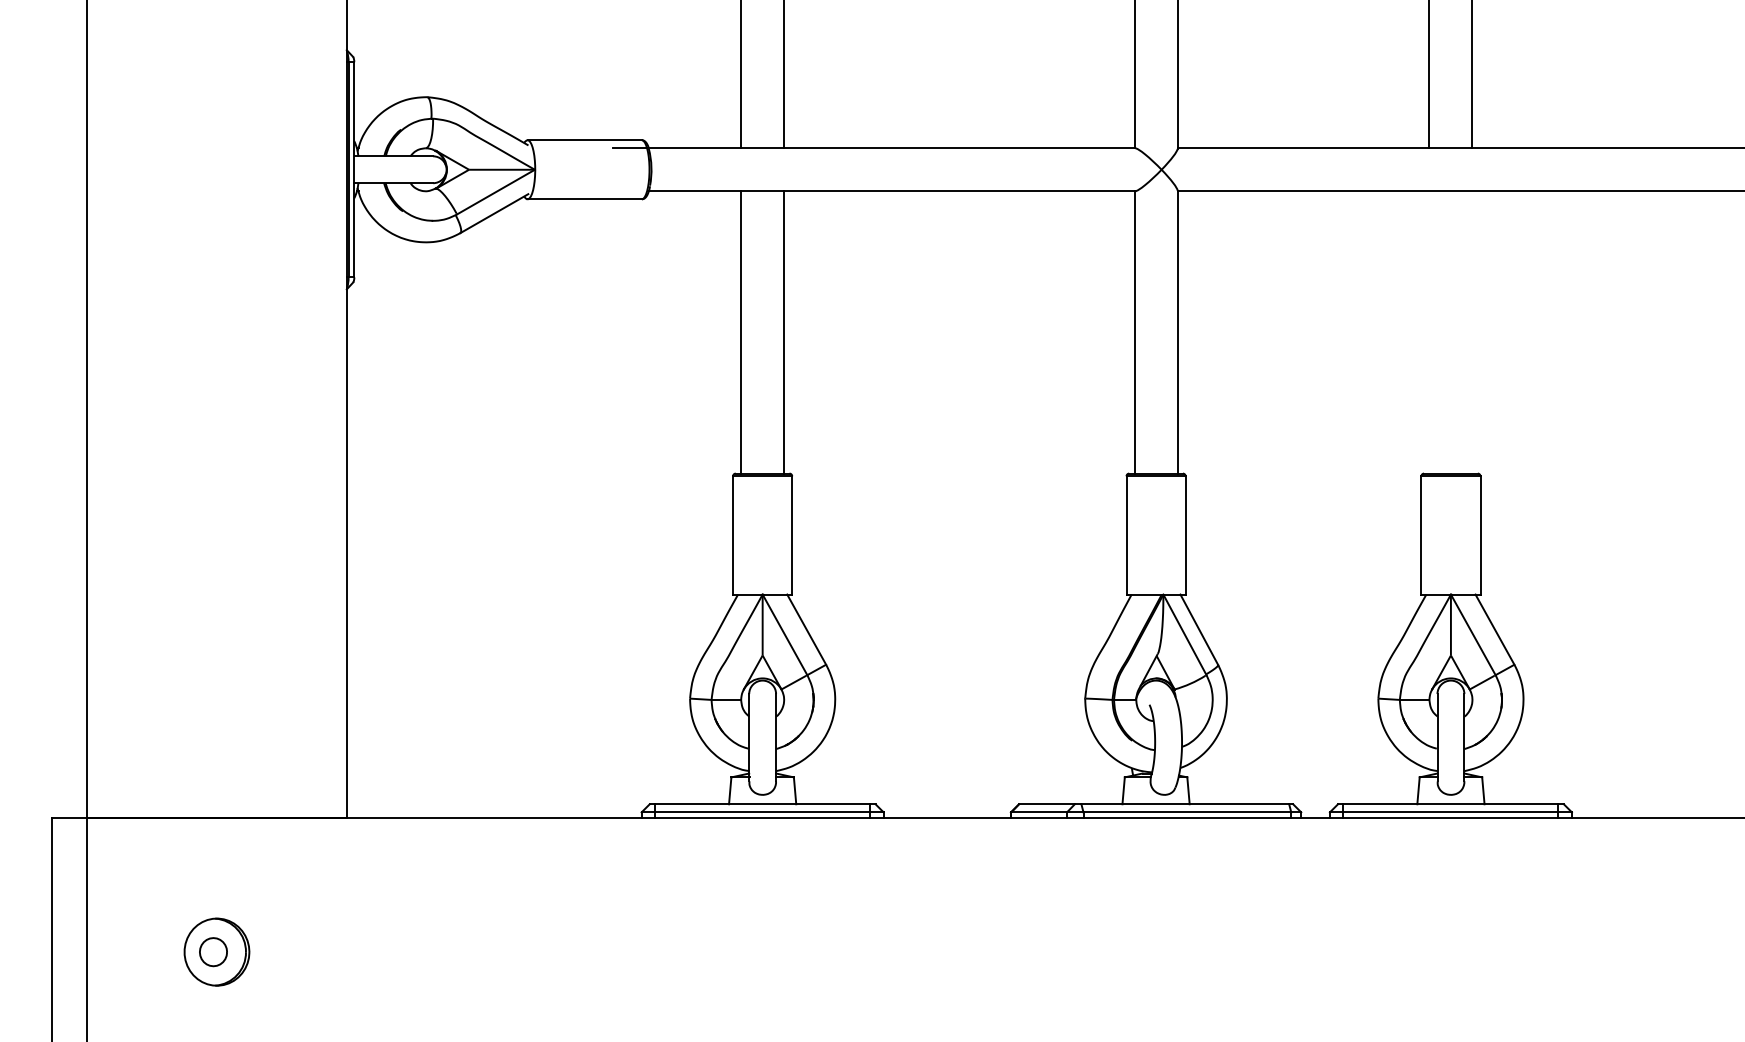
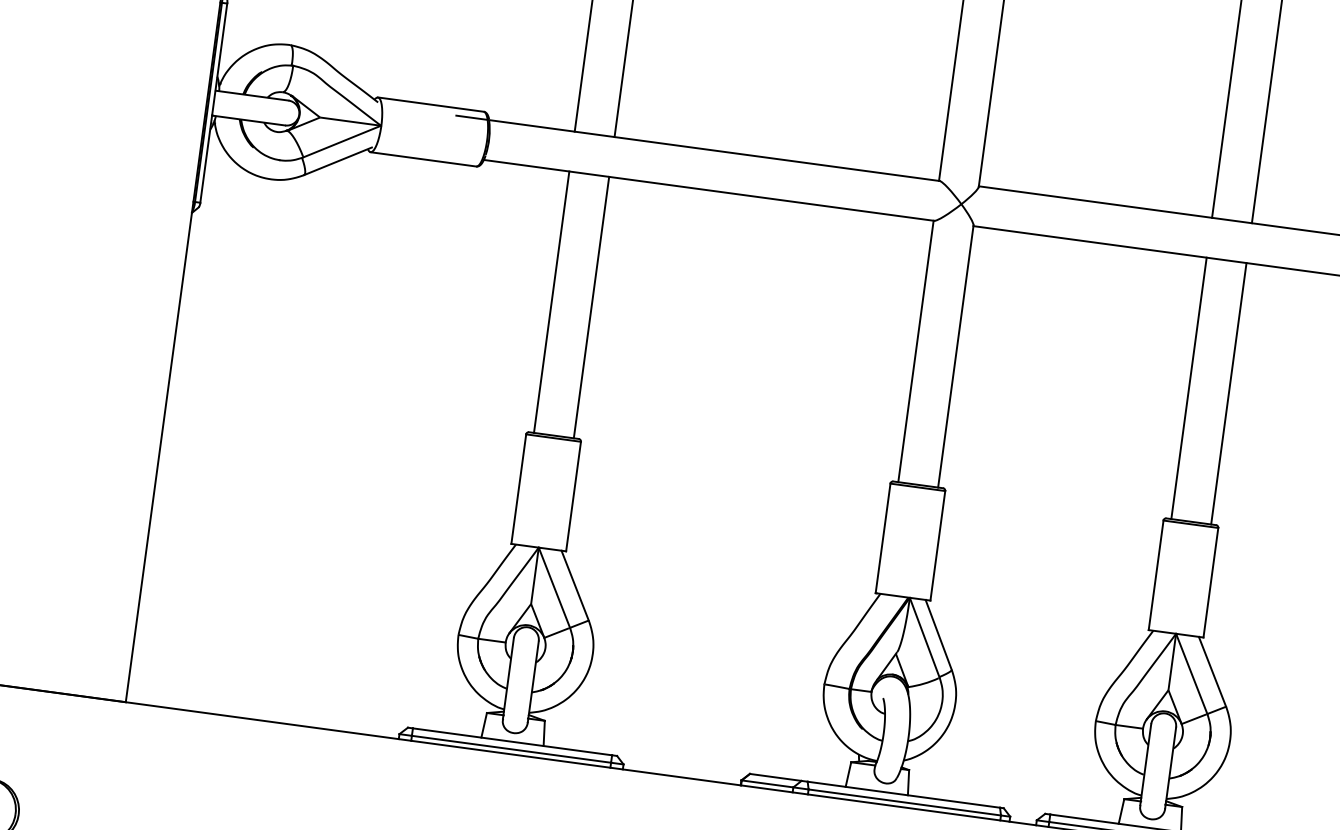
line: (1429, 332) -> (1189, 388), added
line: (1472, 332) -> (1228, 393), added

